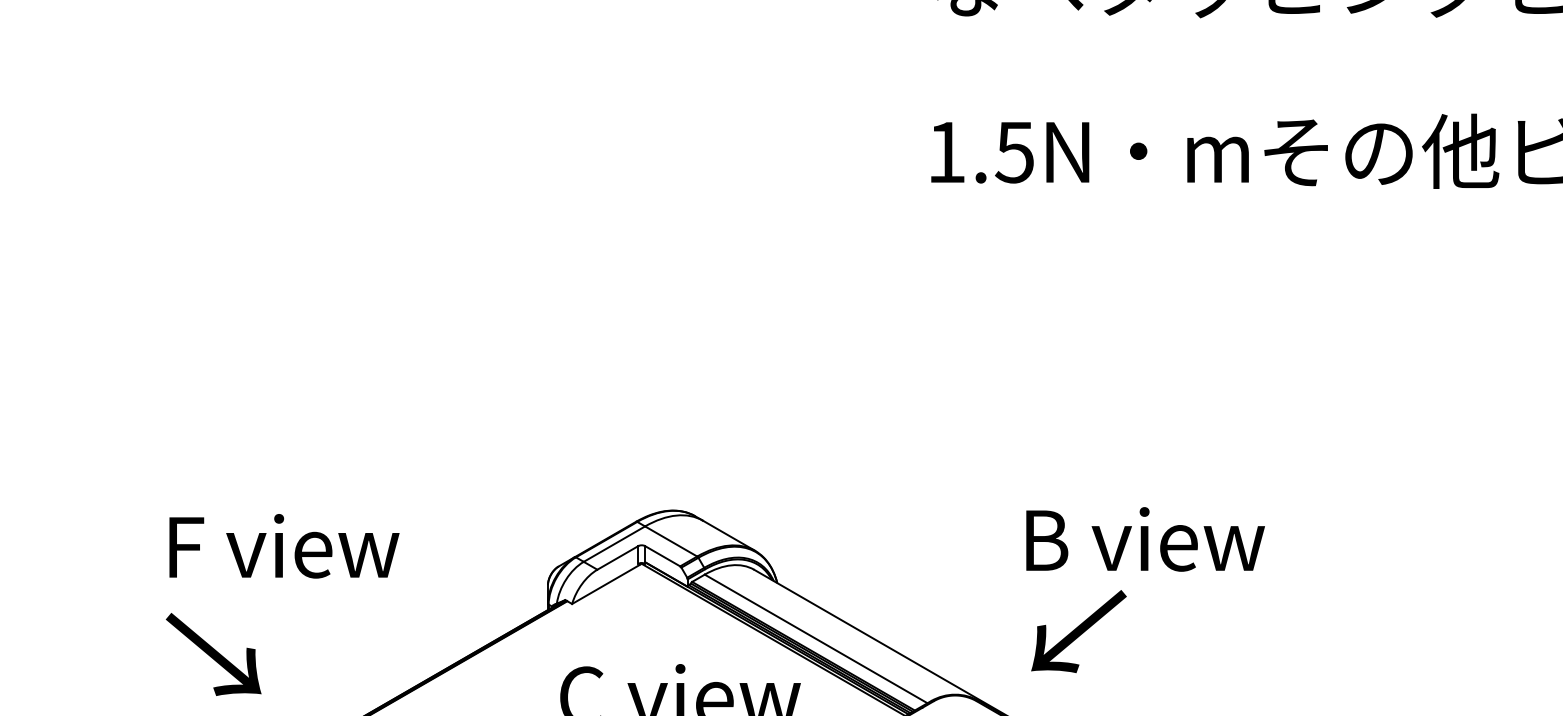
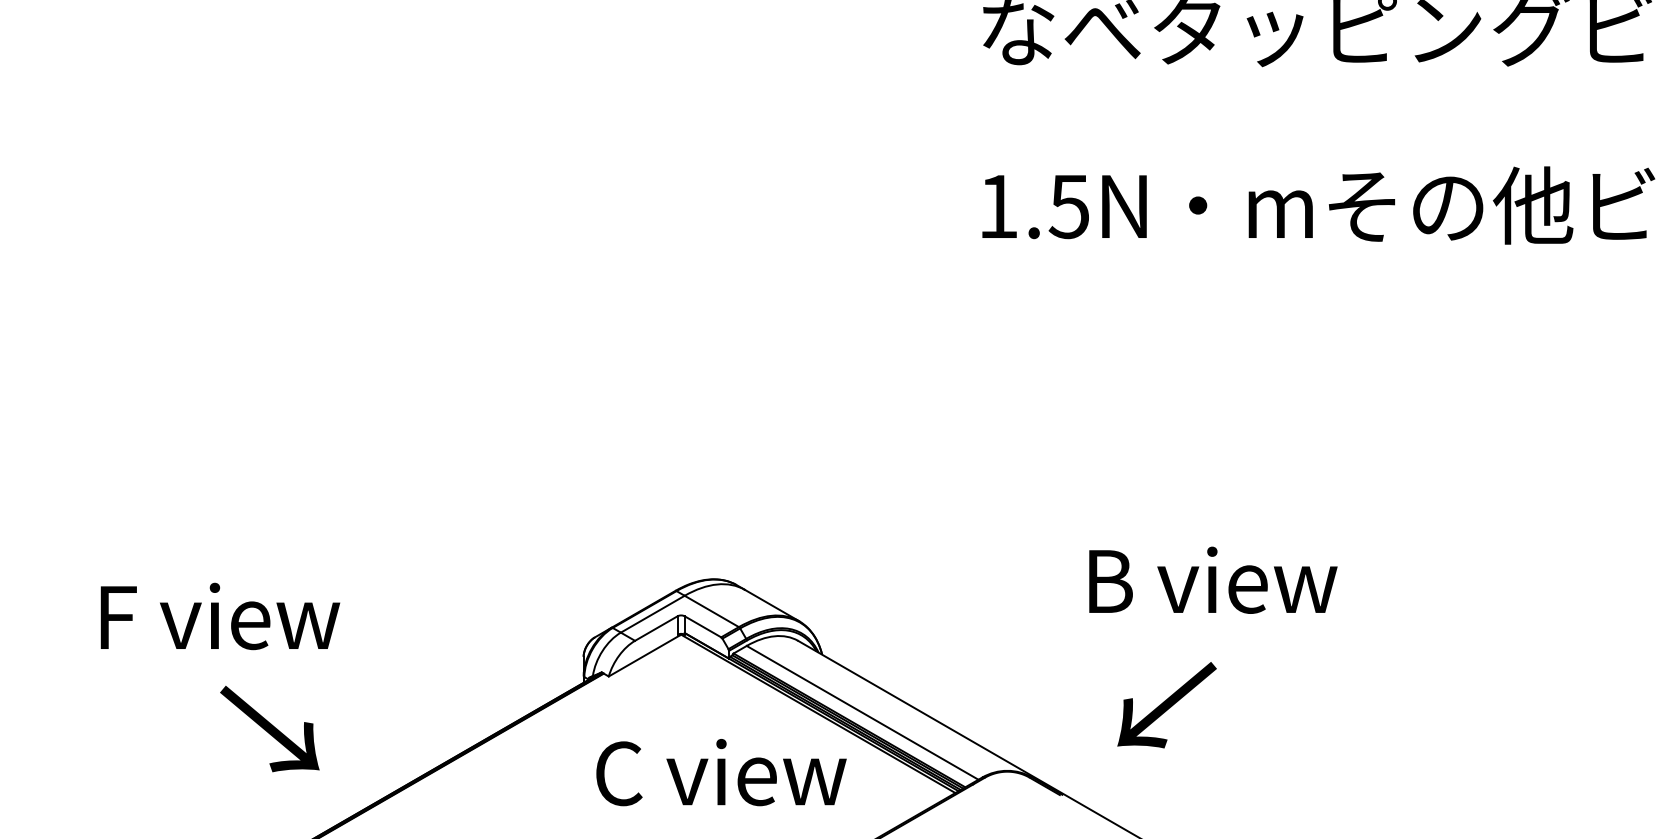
text: (1145, 538) -> (1213, 579), moved
text: (284, 546) -> (220, 616), moved
text: (1078, 631) -> (1166, 705), moved
text: (213, 653) -> (269, 728), moved

